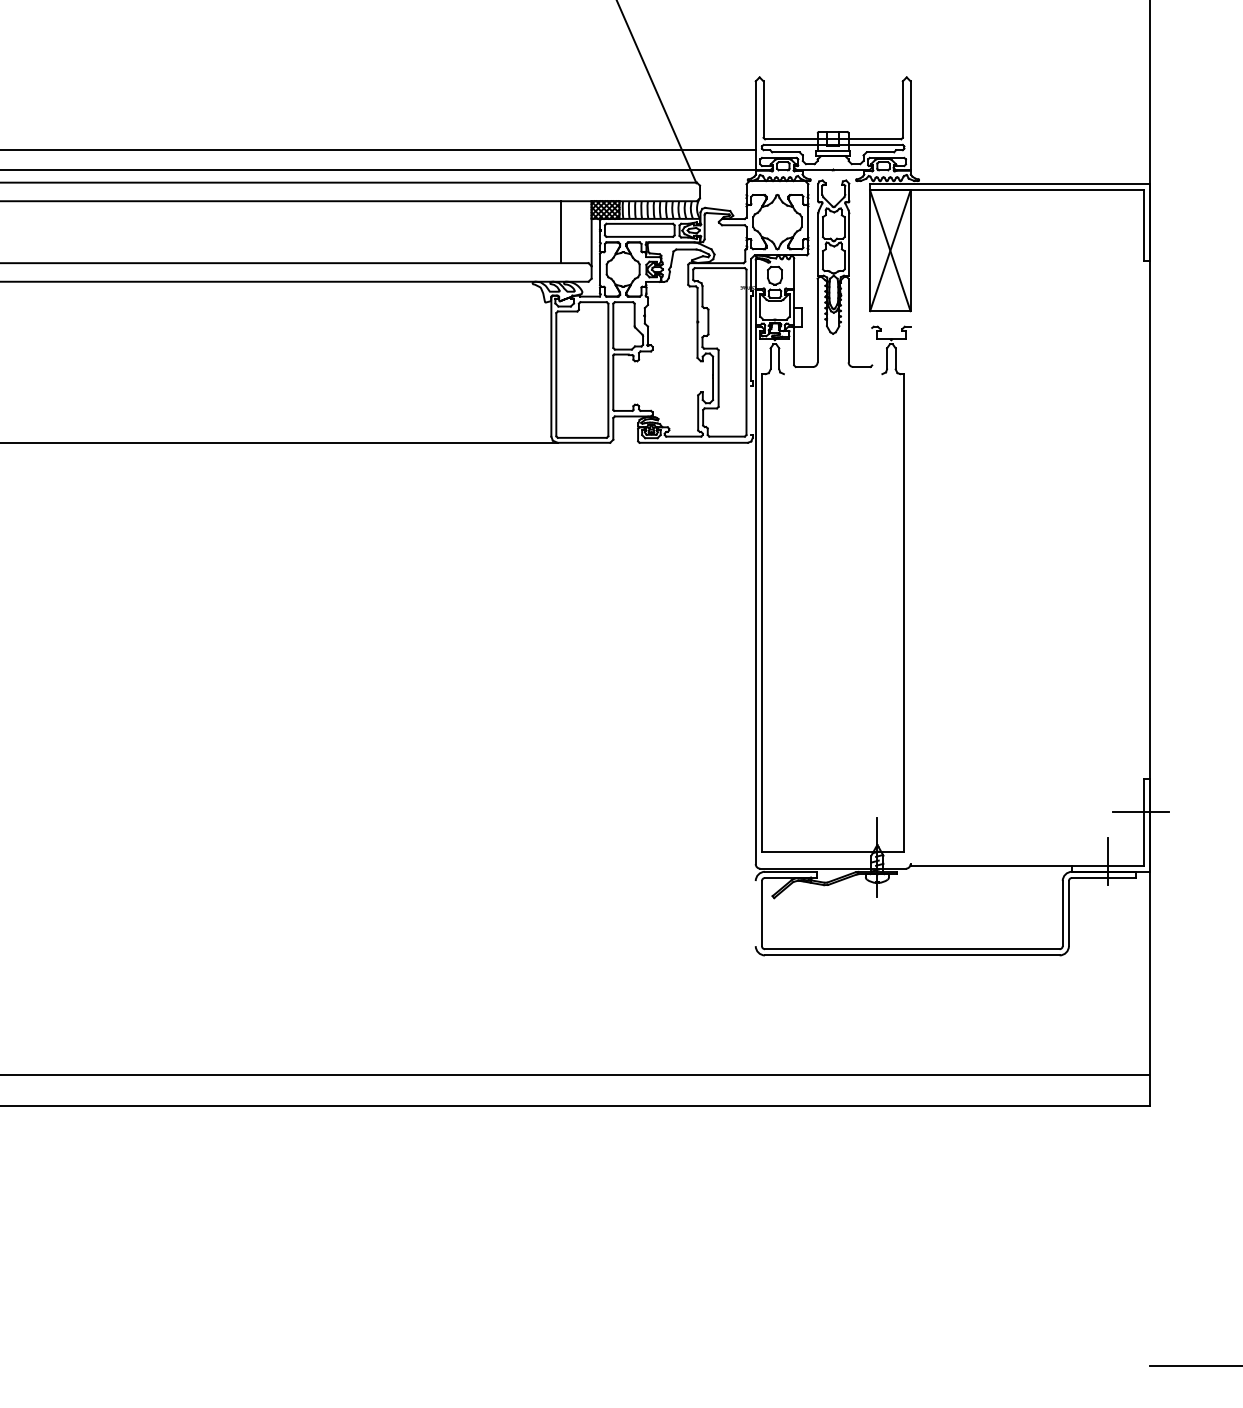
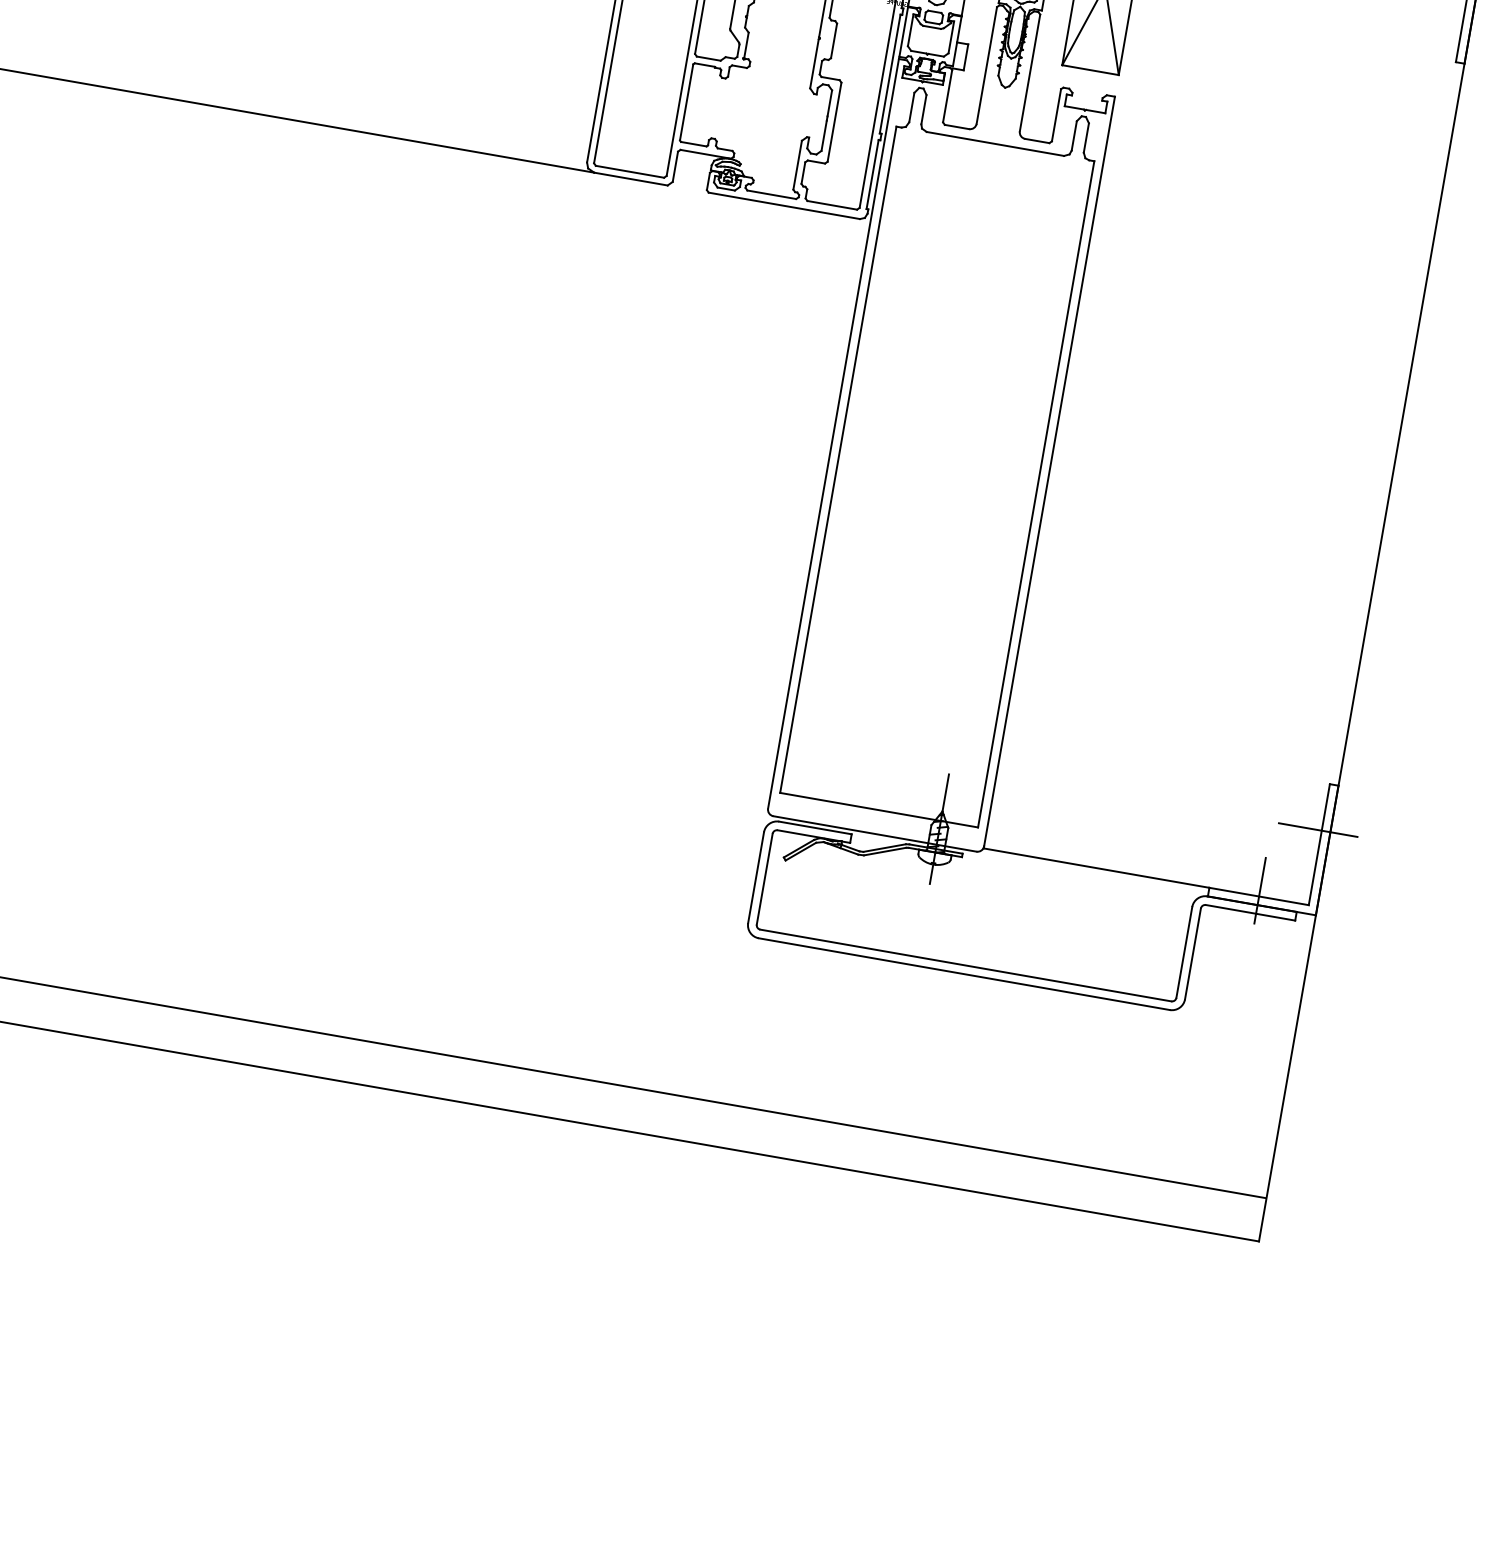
line: (872, 346) -> (1057, 115), added
line: (832, 374) -> (994, 144), added
line: (751, 410) -> (872, 174), added
line: (910, 595) -> (1049, 471), added
line: (755, 913) -> (755, 877), added

